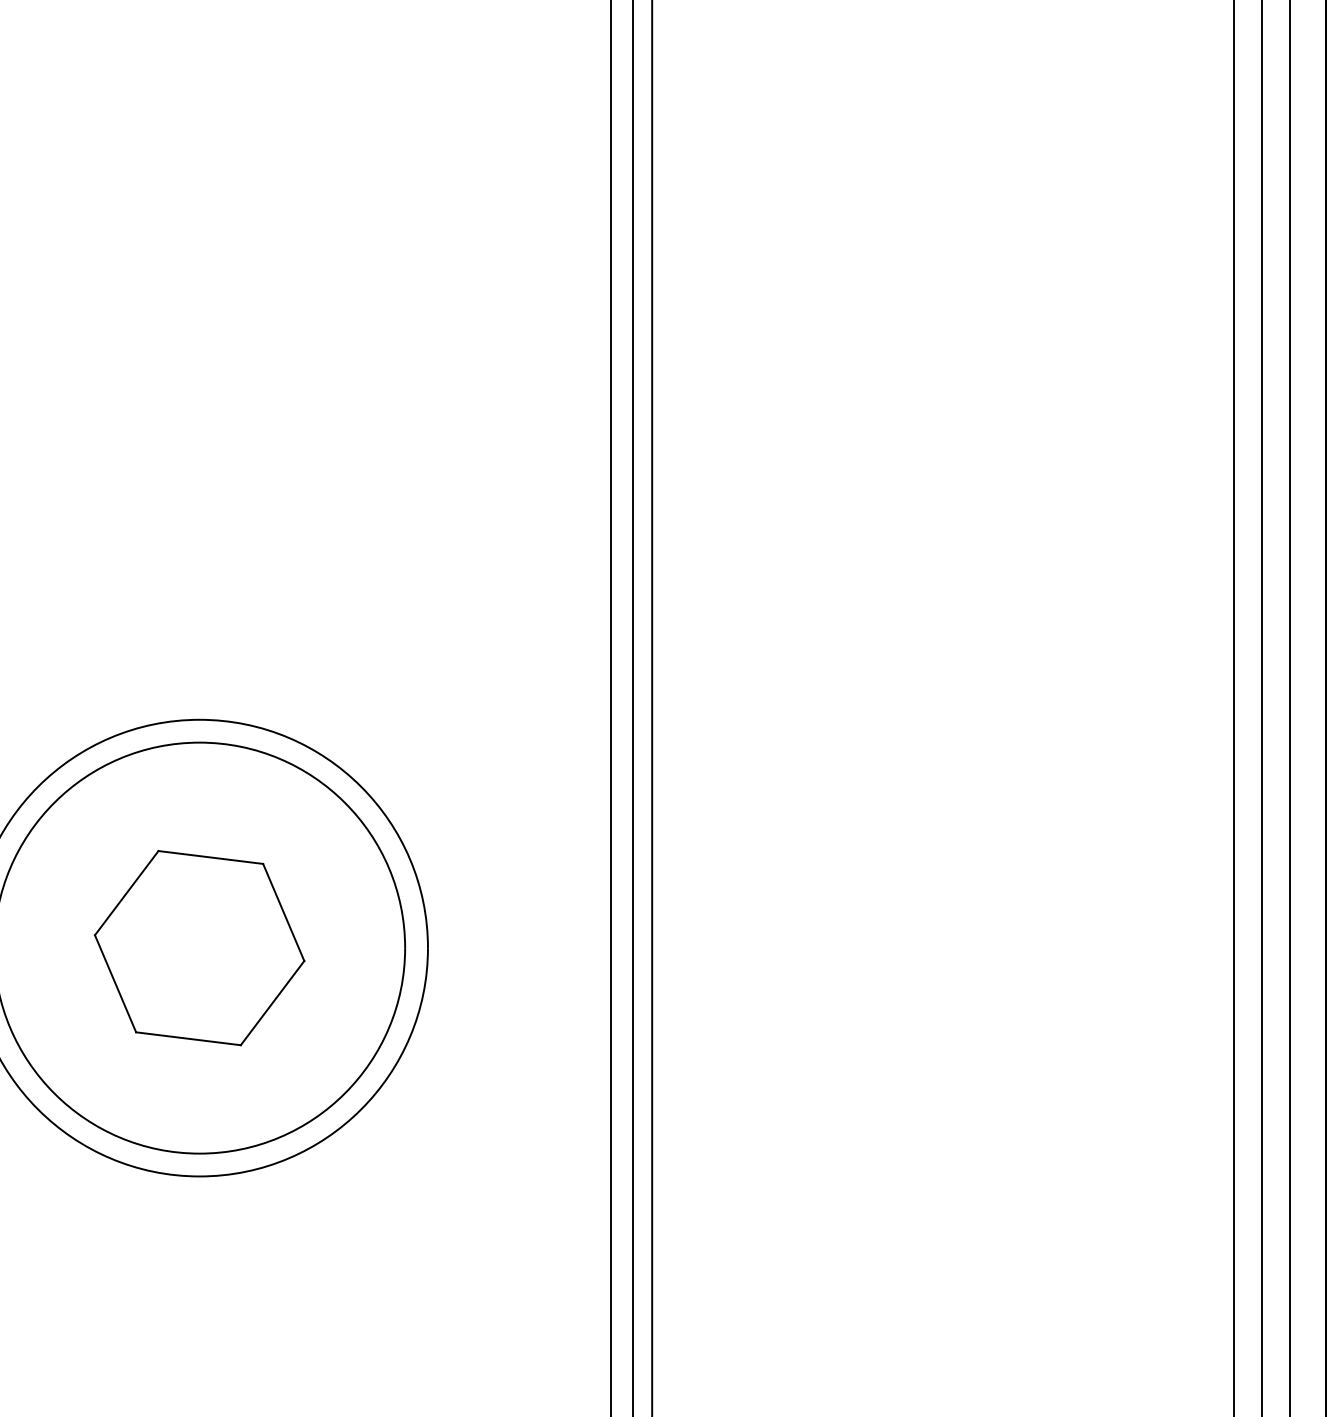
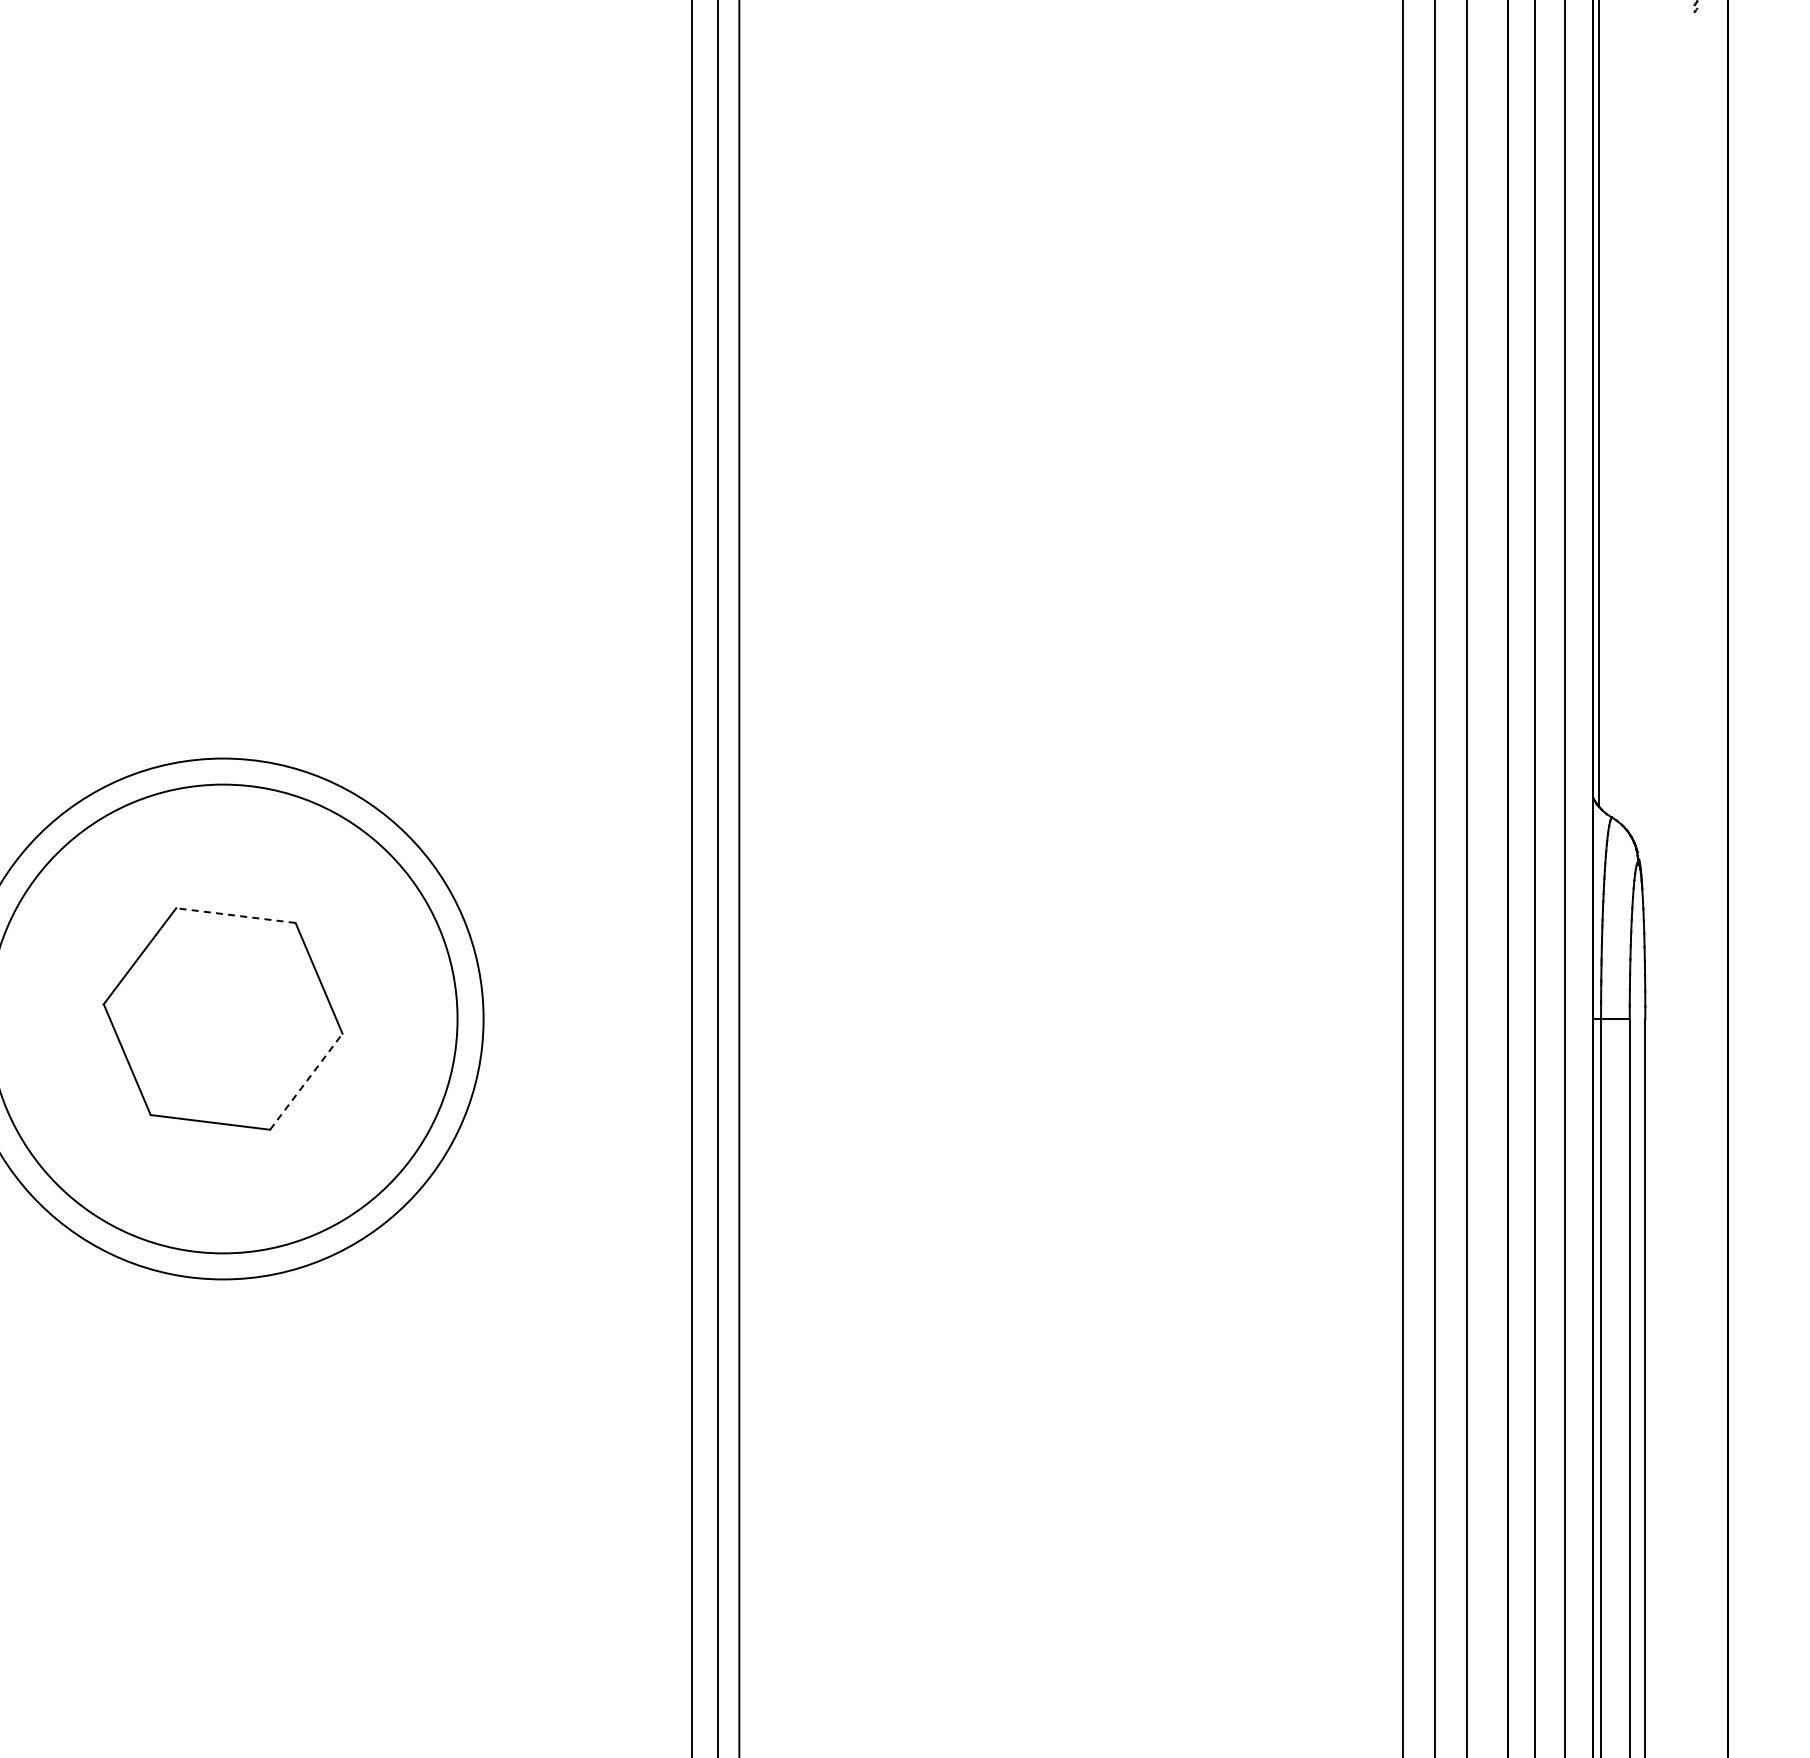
line: (210, 857) -> (235, 915), solid -> dashed
line: (272, 1002) -> (306, 1081), solid -> dashed

